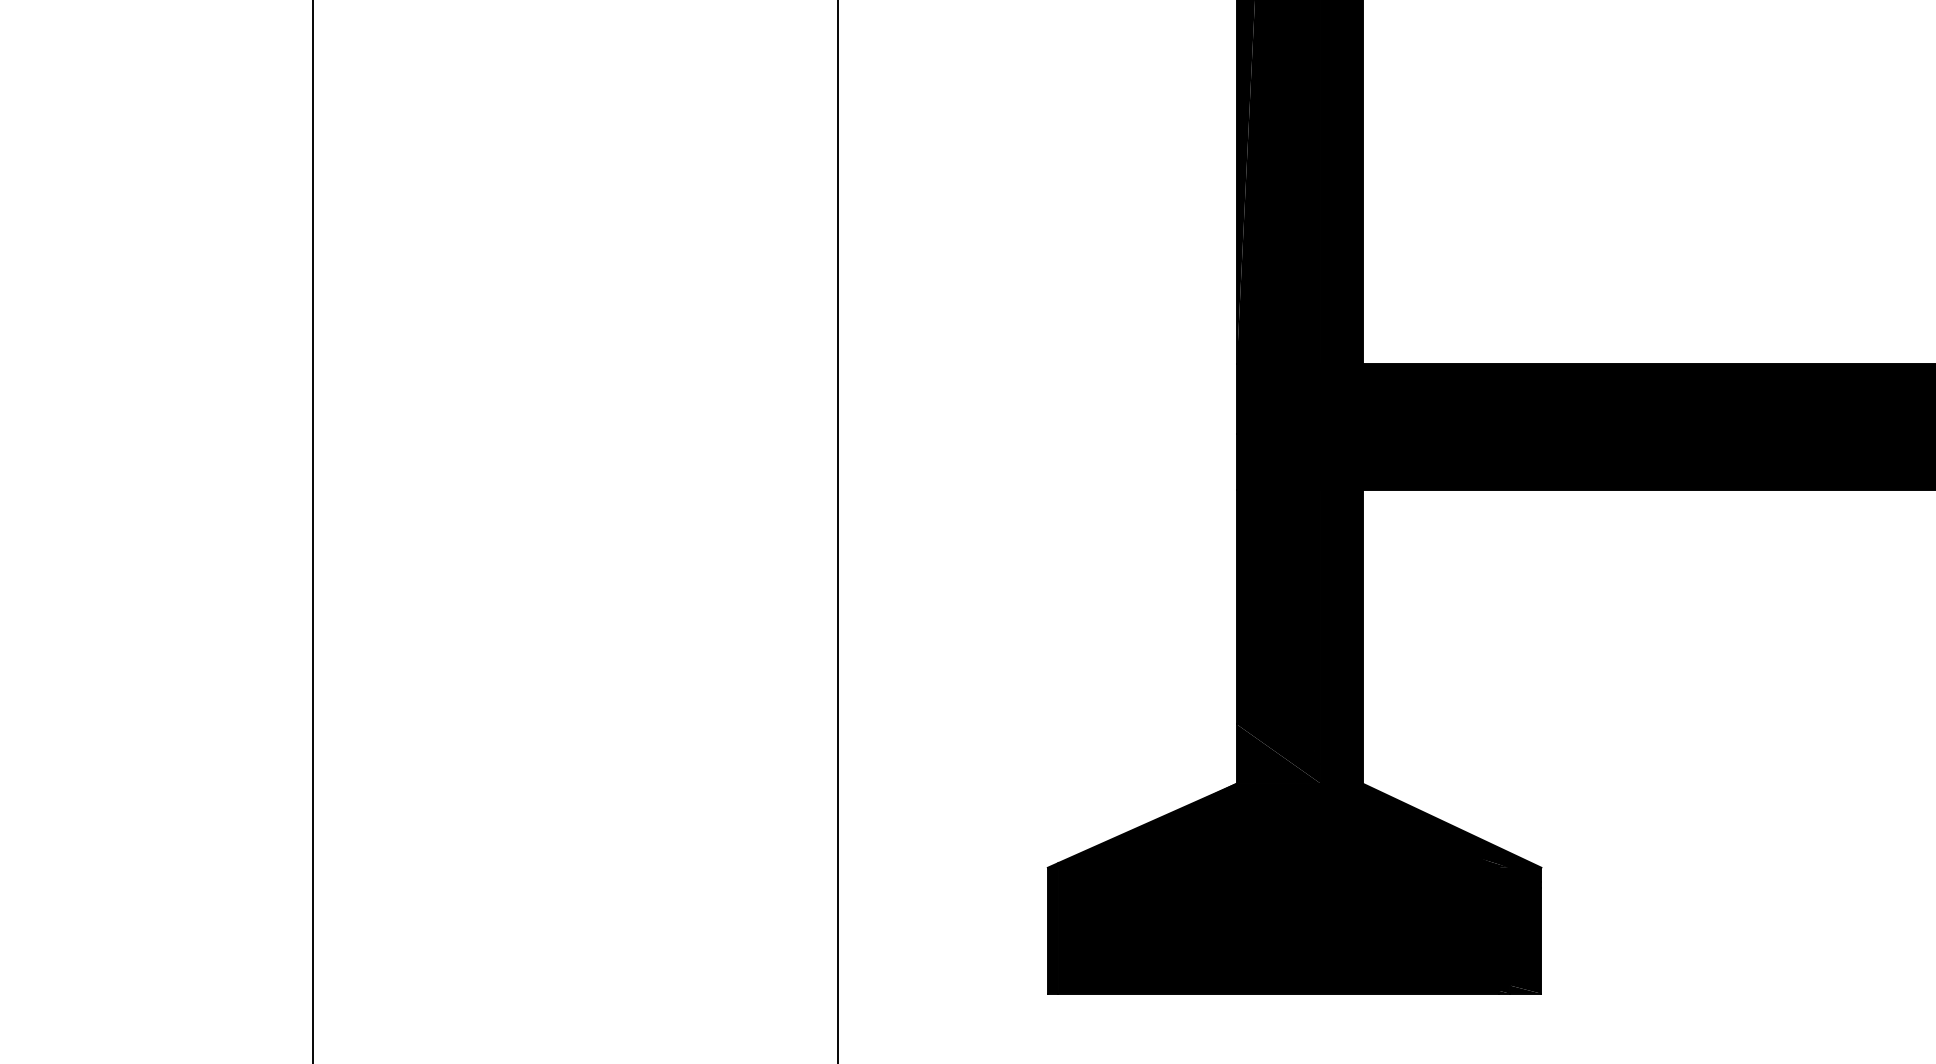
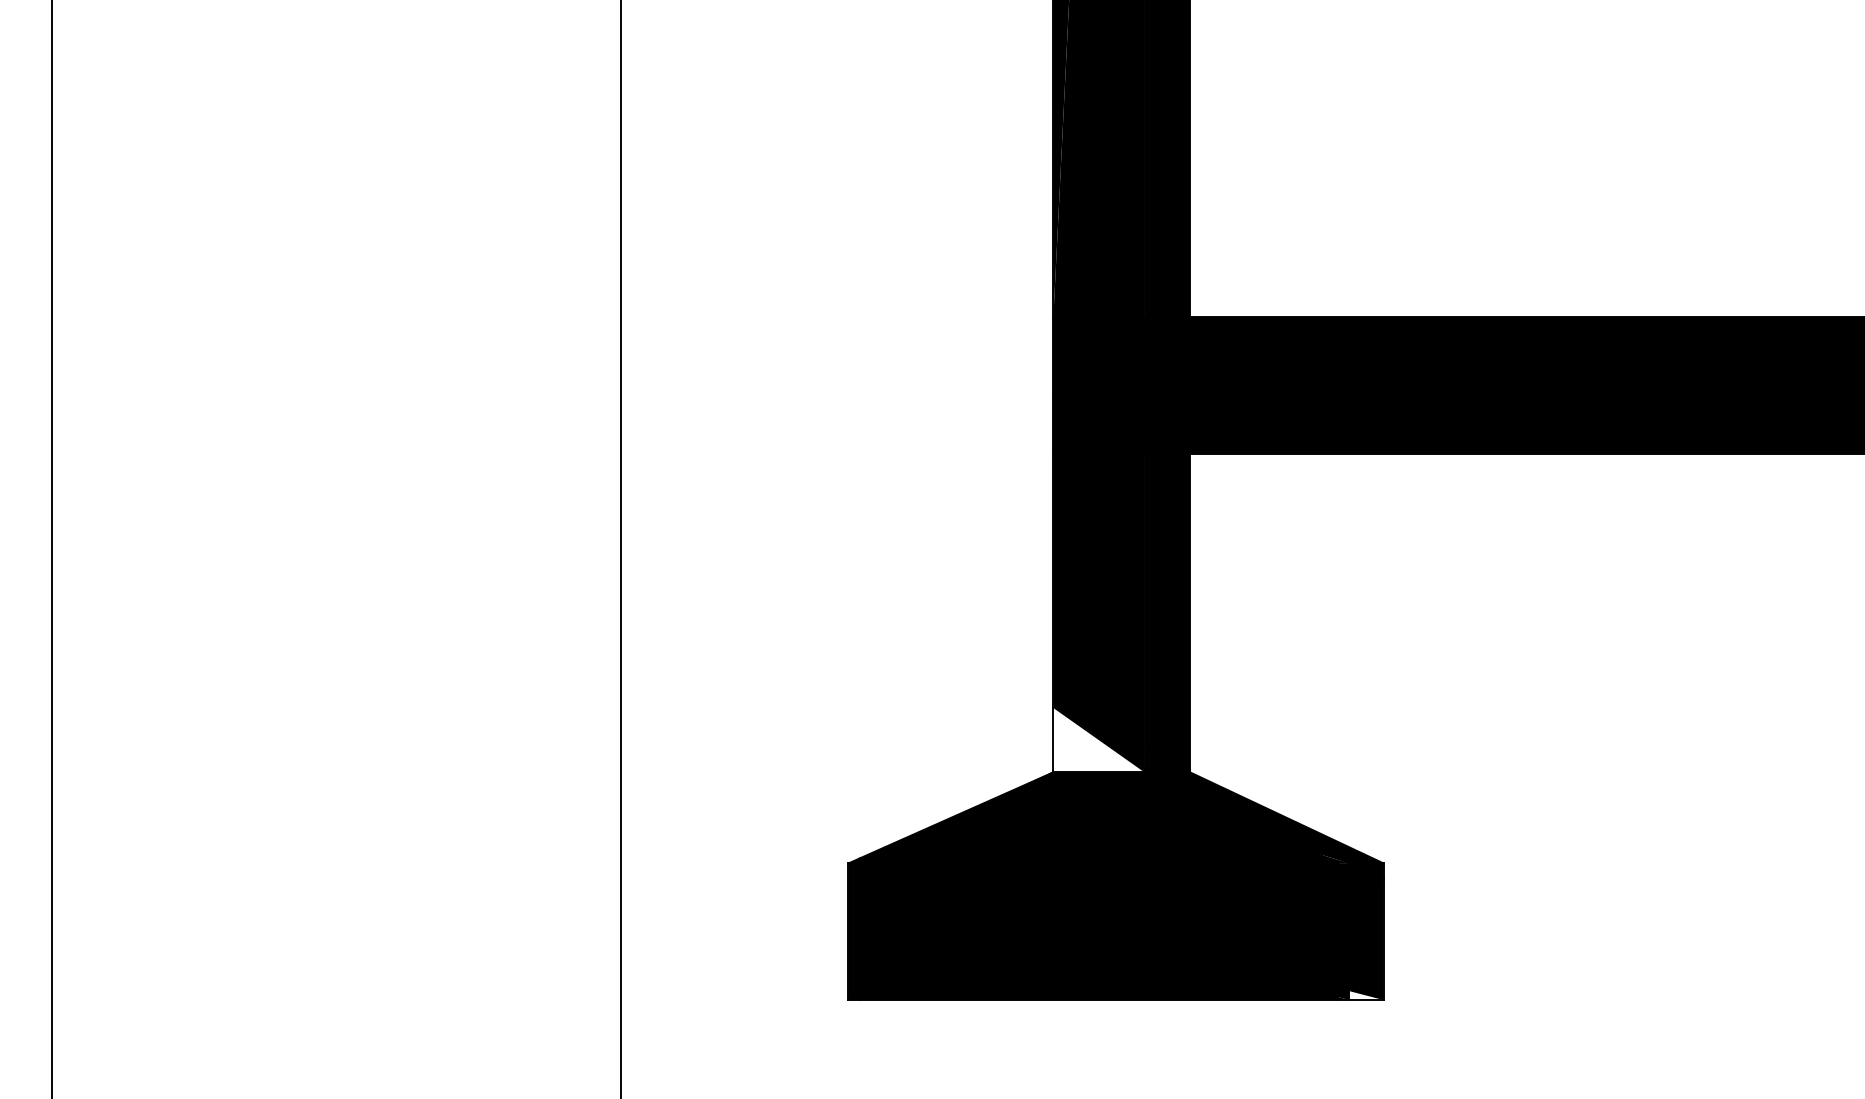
fill: (1278, 753) -> (1098, 739), removed
fill: (1525, 989) -> (1366, 995), removed

